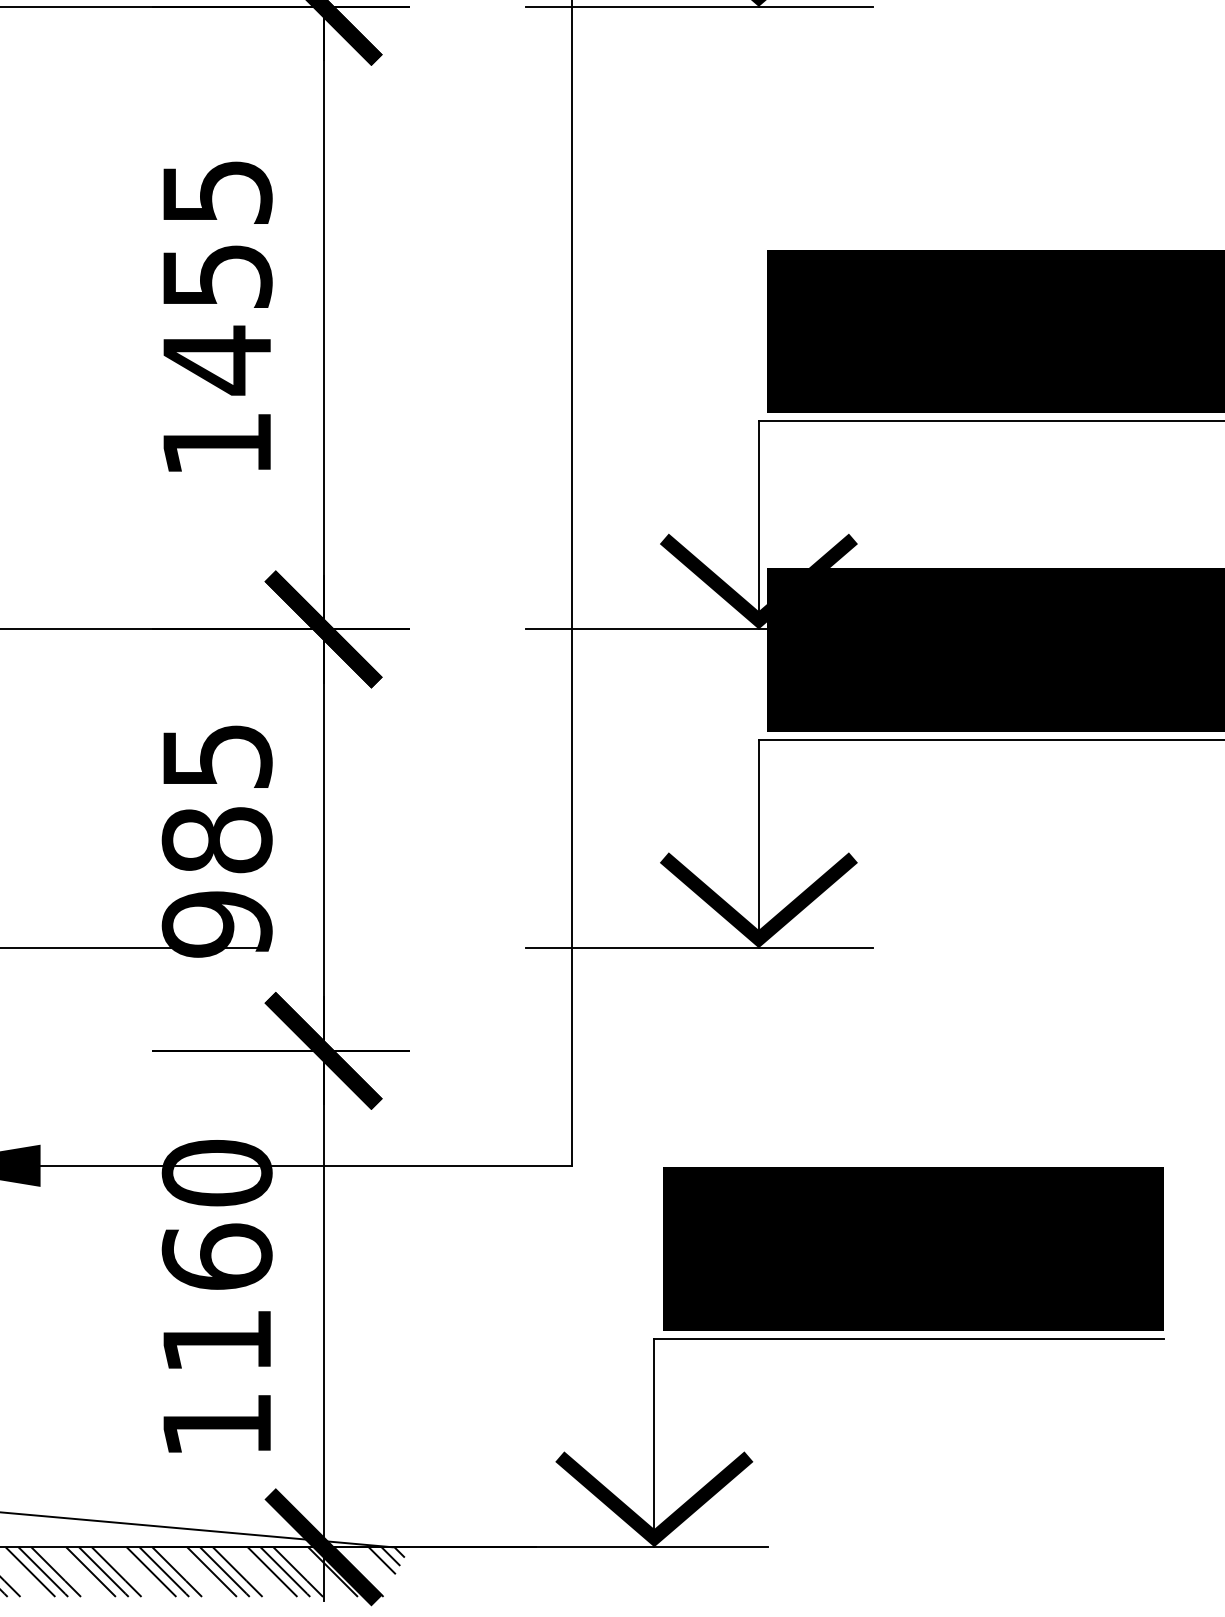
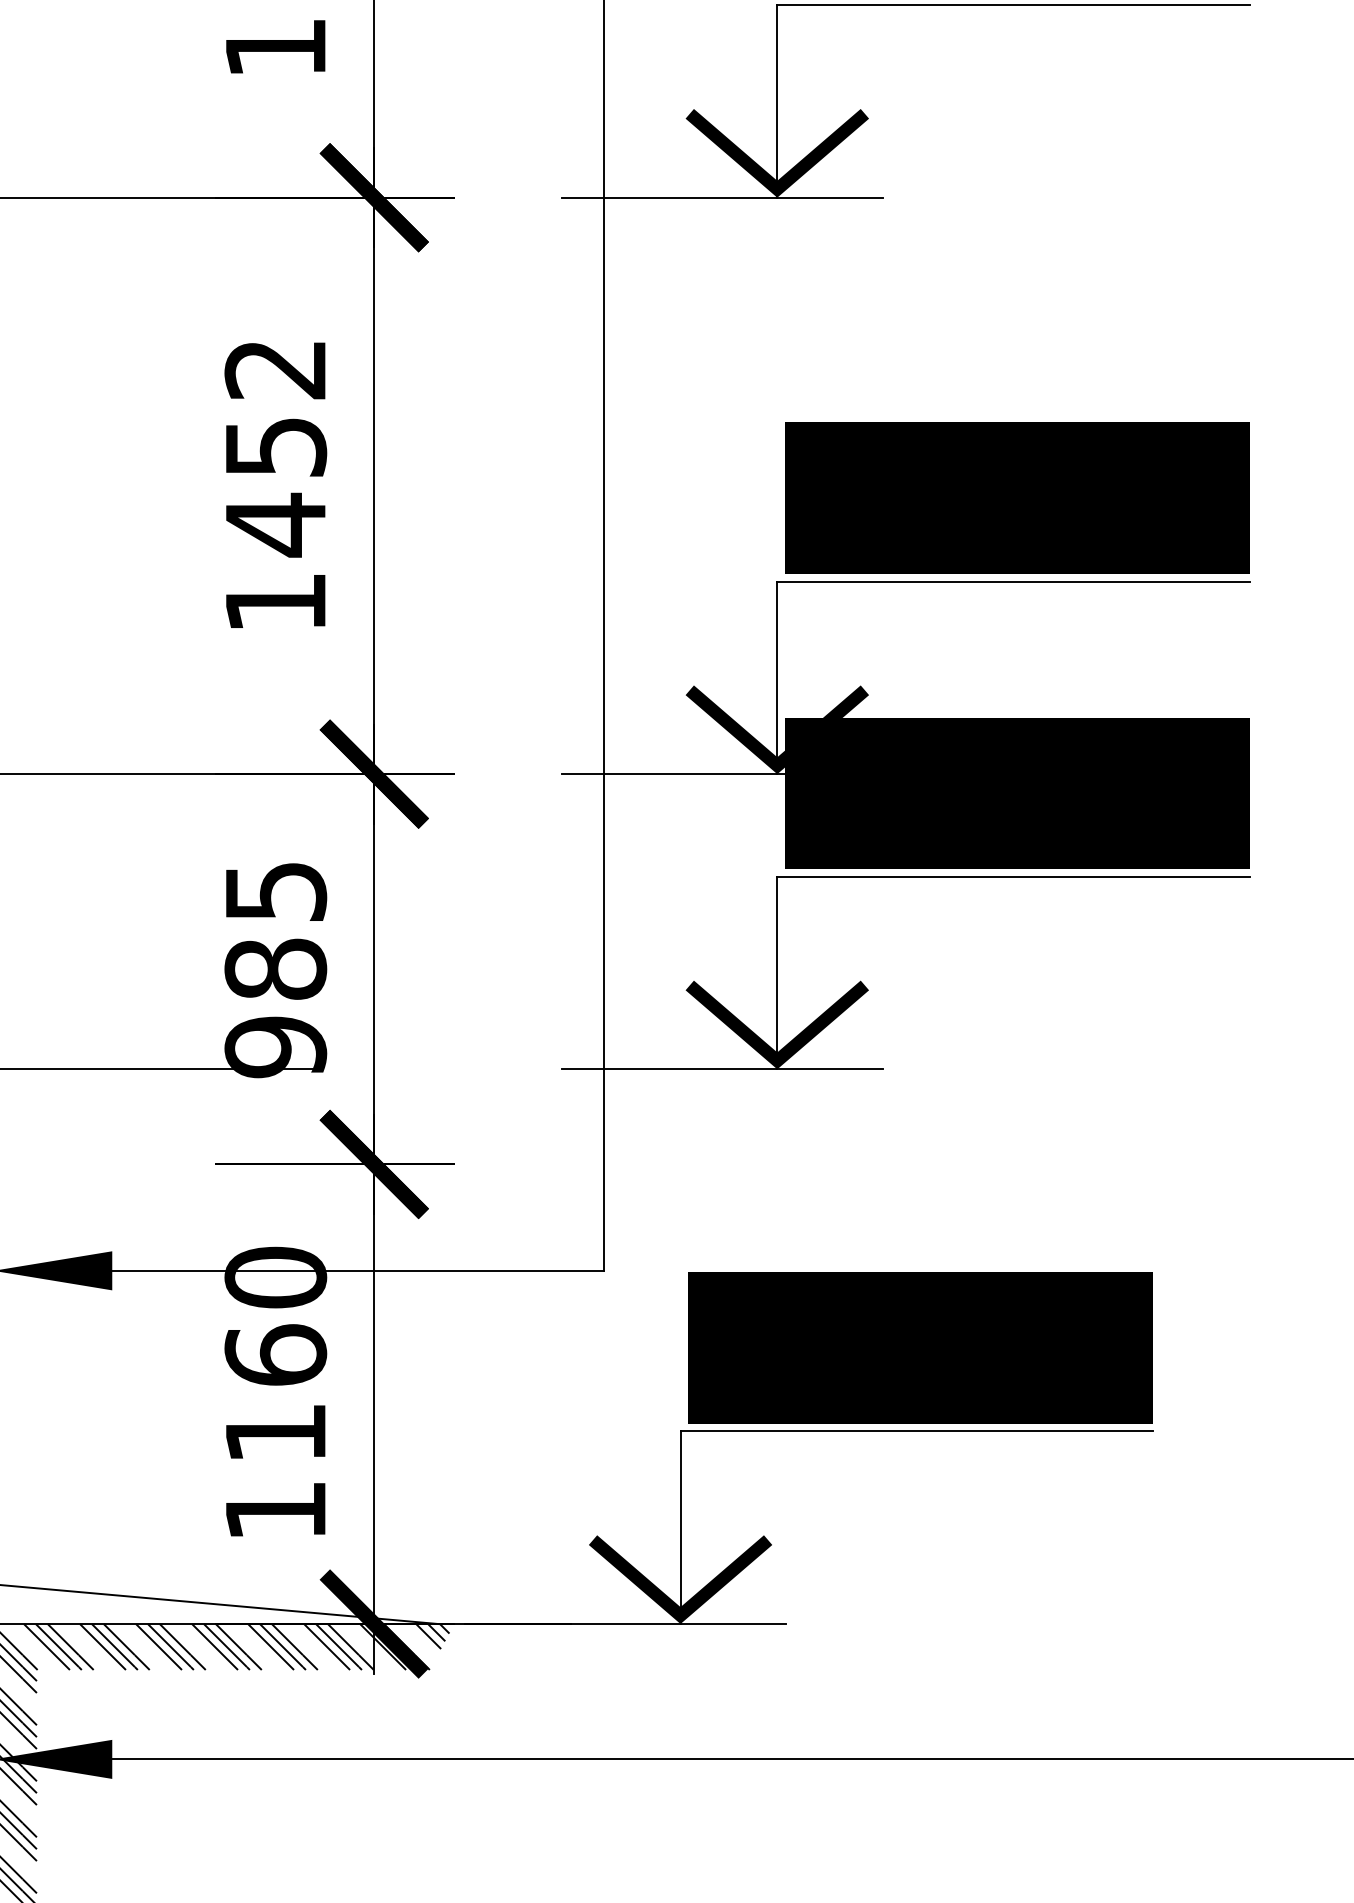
text: (216, 193) -> (275, 370), 1455 -> 1452

